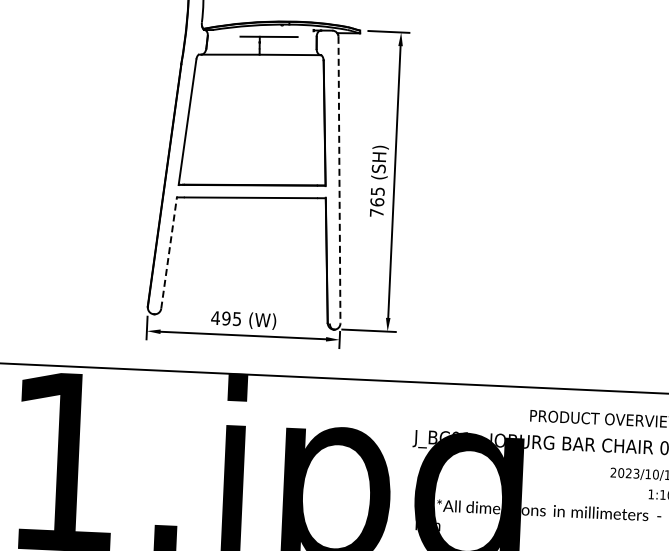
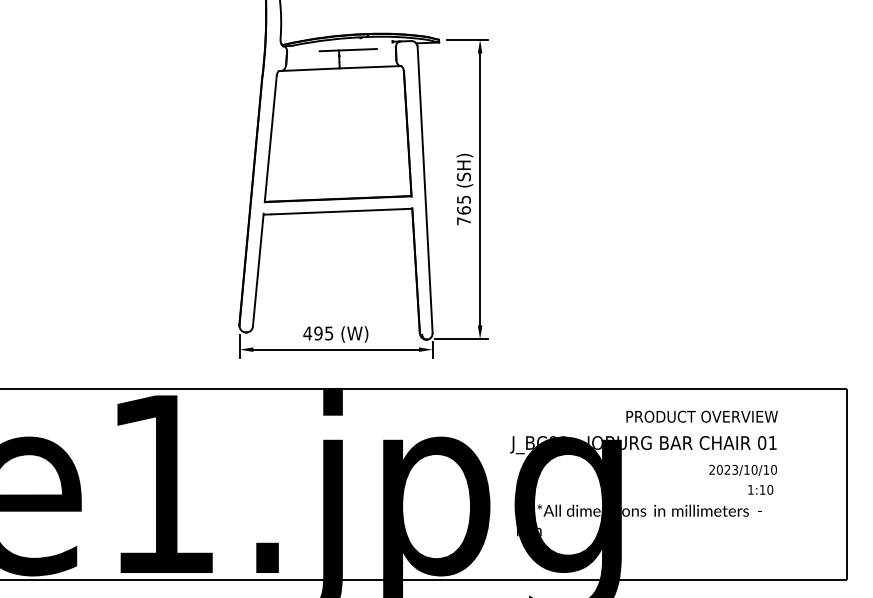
line: (339, 180) -> (425, 190), dashed -> solid
line: (169, 252) -> (258, 270), dashed -> solid

